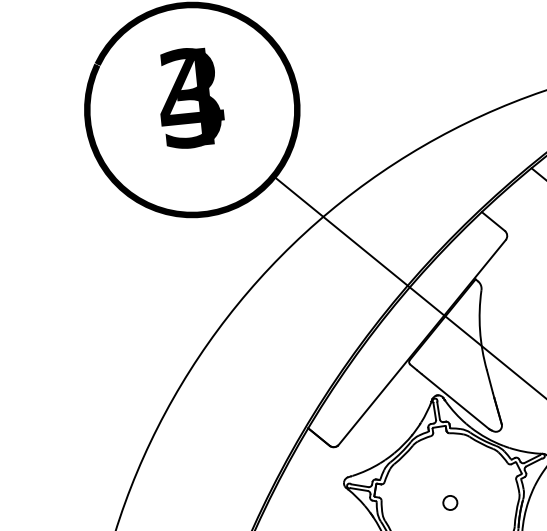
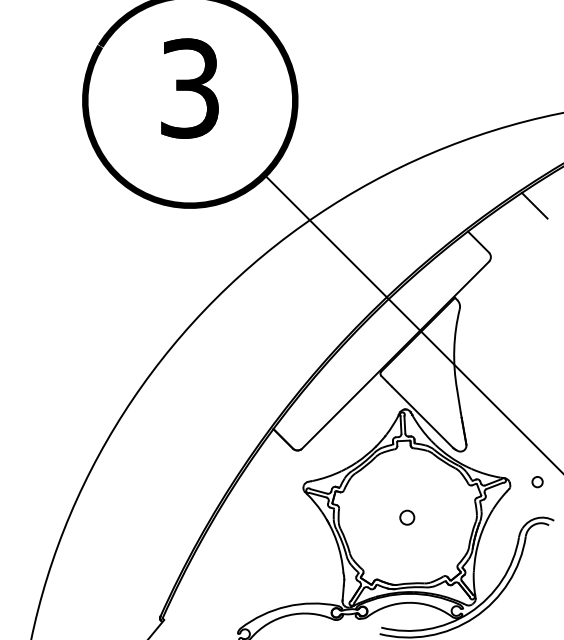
text: (190, 97) -> (189, 88), 4 -> 3

